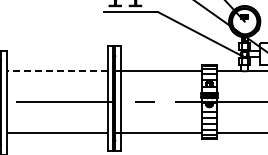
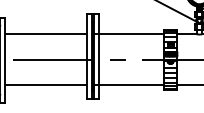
line: (56, 71) -> (45, 34), dashed -> solid

